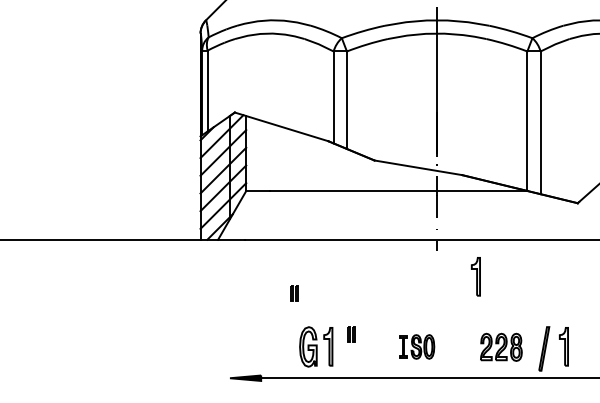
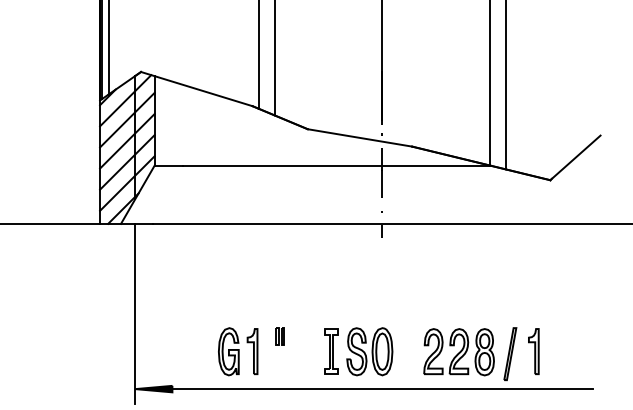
part: (475, 276) -> (428, 267), removed
part: (294, 293) -> (212, 287), removed
line: (229, 314) -> (134, 313), added
part: (417, 346) -> (359, 351), size x1.67
part: (501, 347) -> (459, 352), size x1.43

